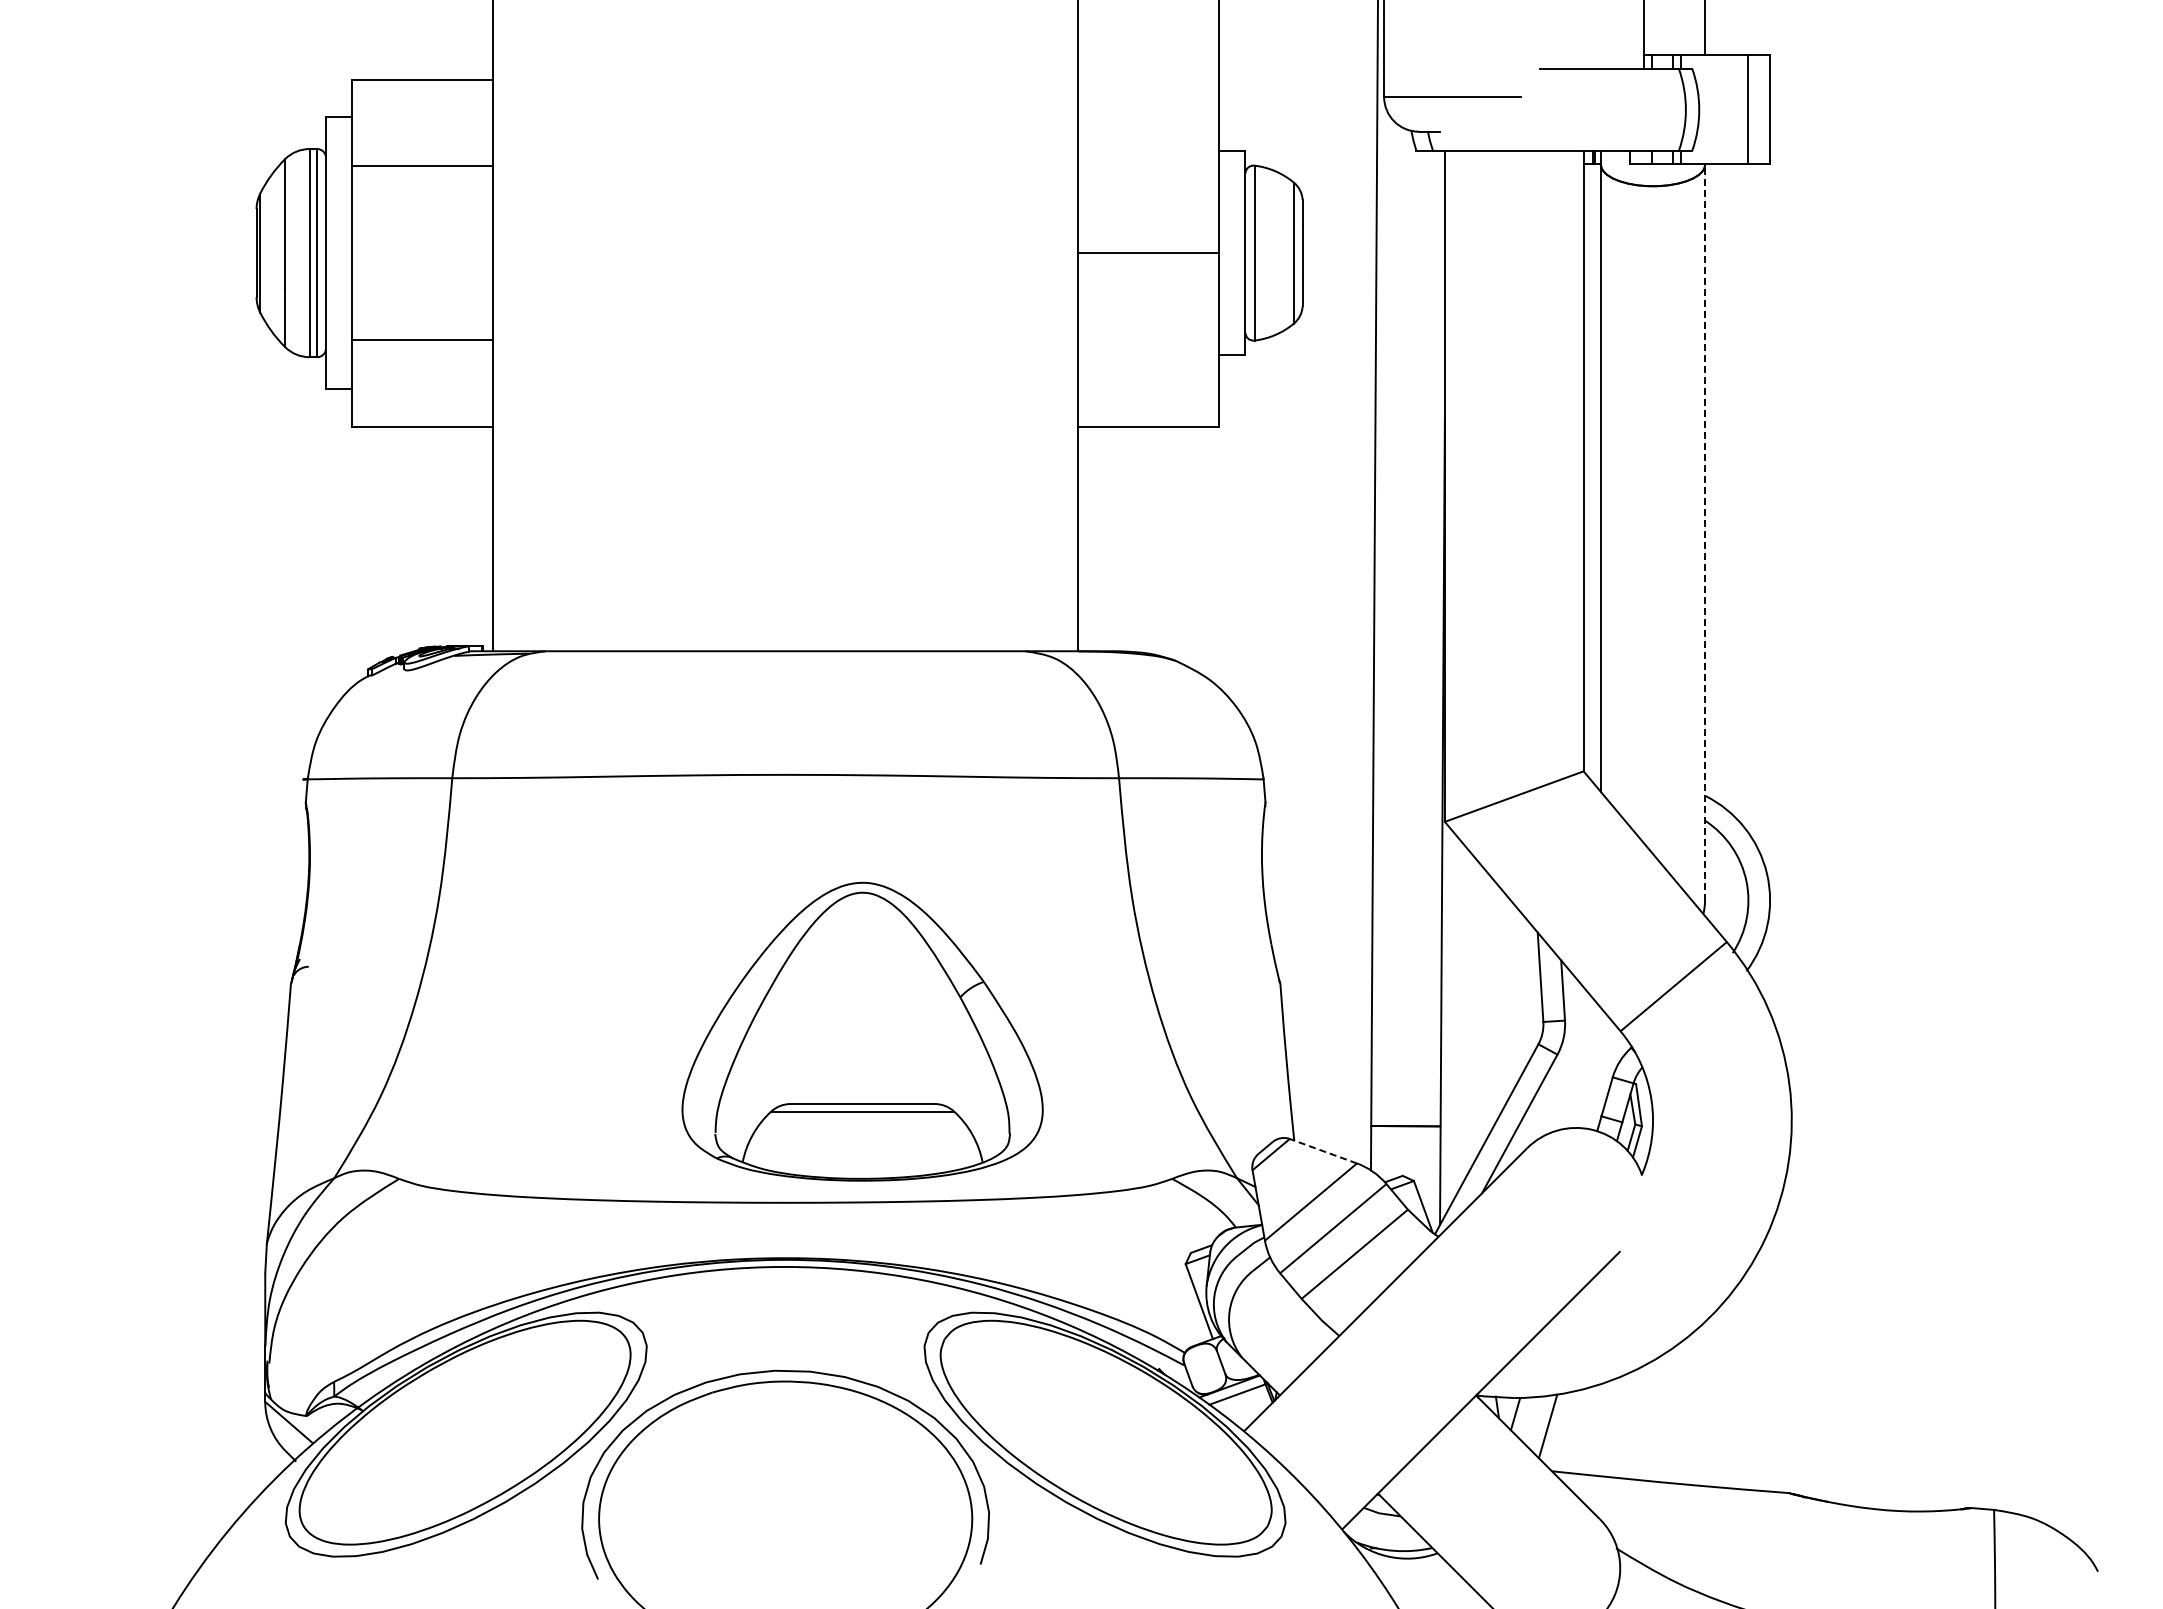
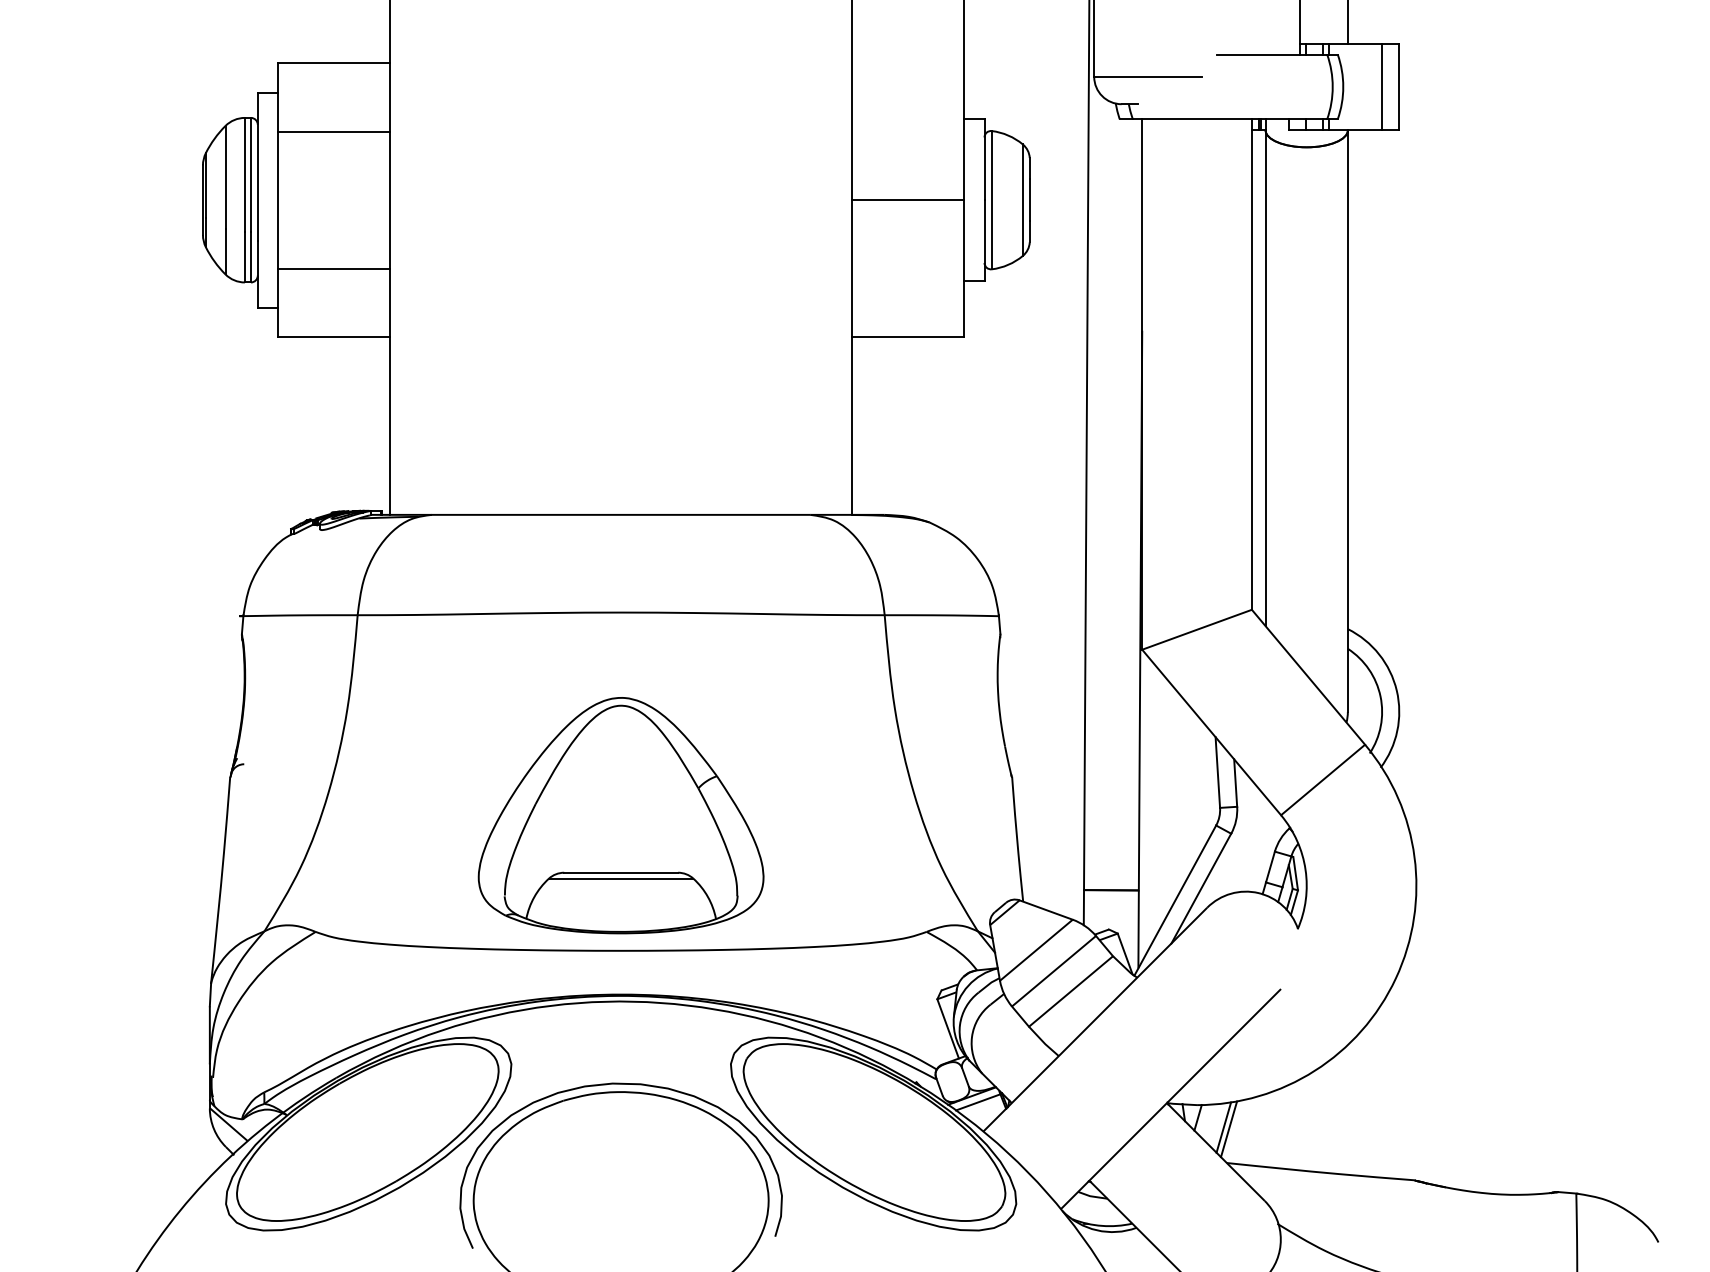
line: (1705, 532) -> (1348, 421), dashed -> solid
part: (862, 1031) -> (621, 815), moved
line: (1323, 1151) -> (1046, 910), dashed -> solid
line: (1554, 1428) -> (1228, 1129), added

